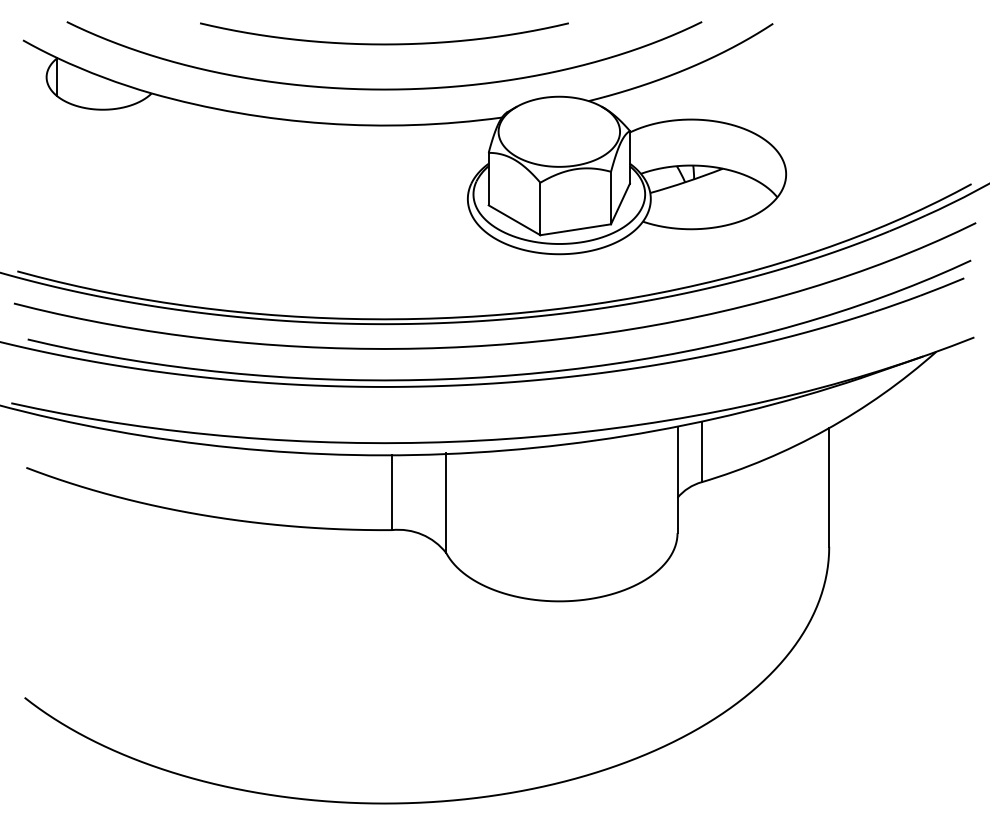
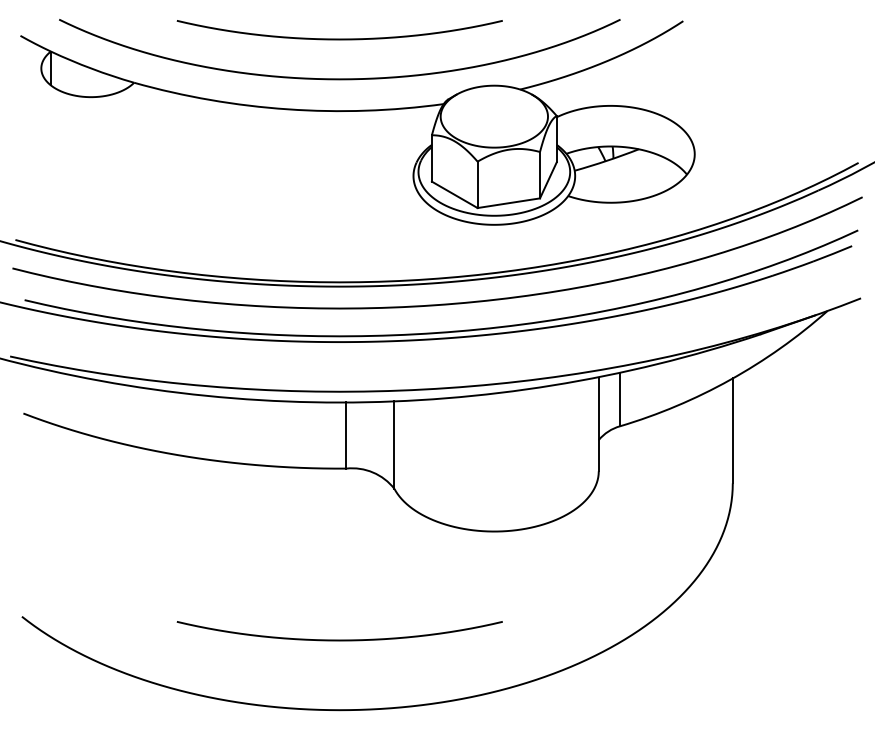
curve: (384, 723) -> (339, 639), added

